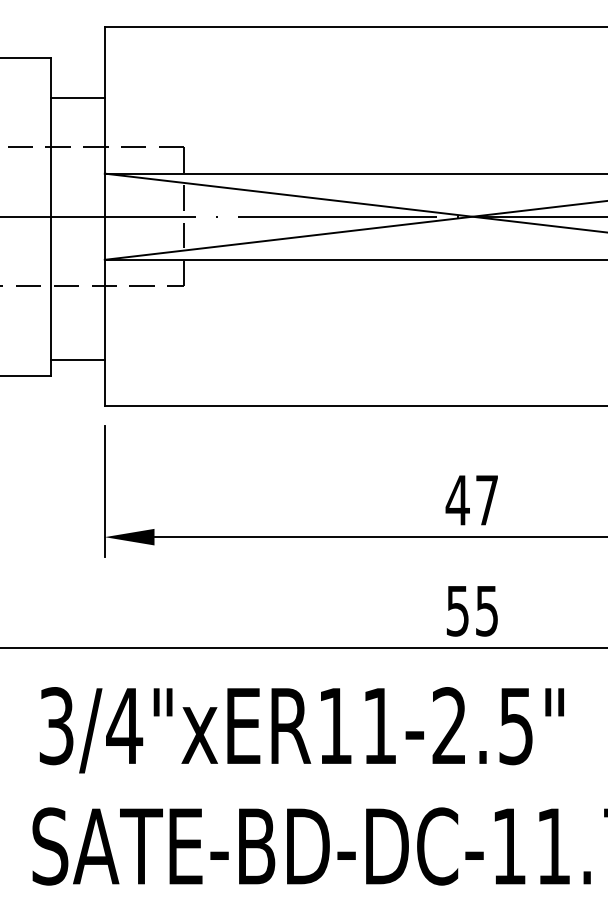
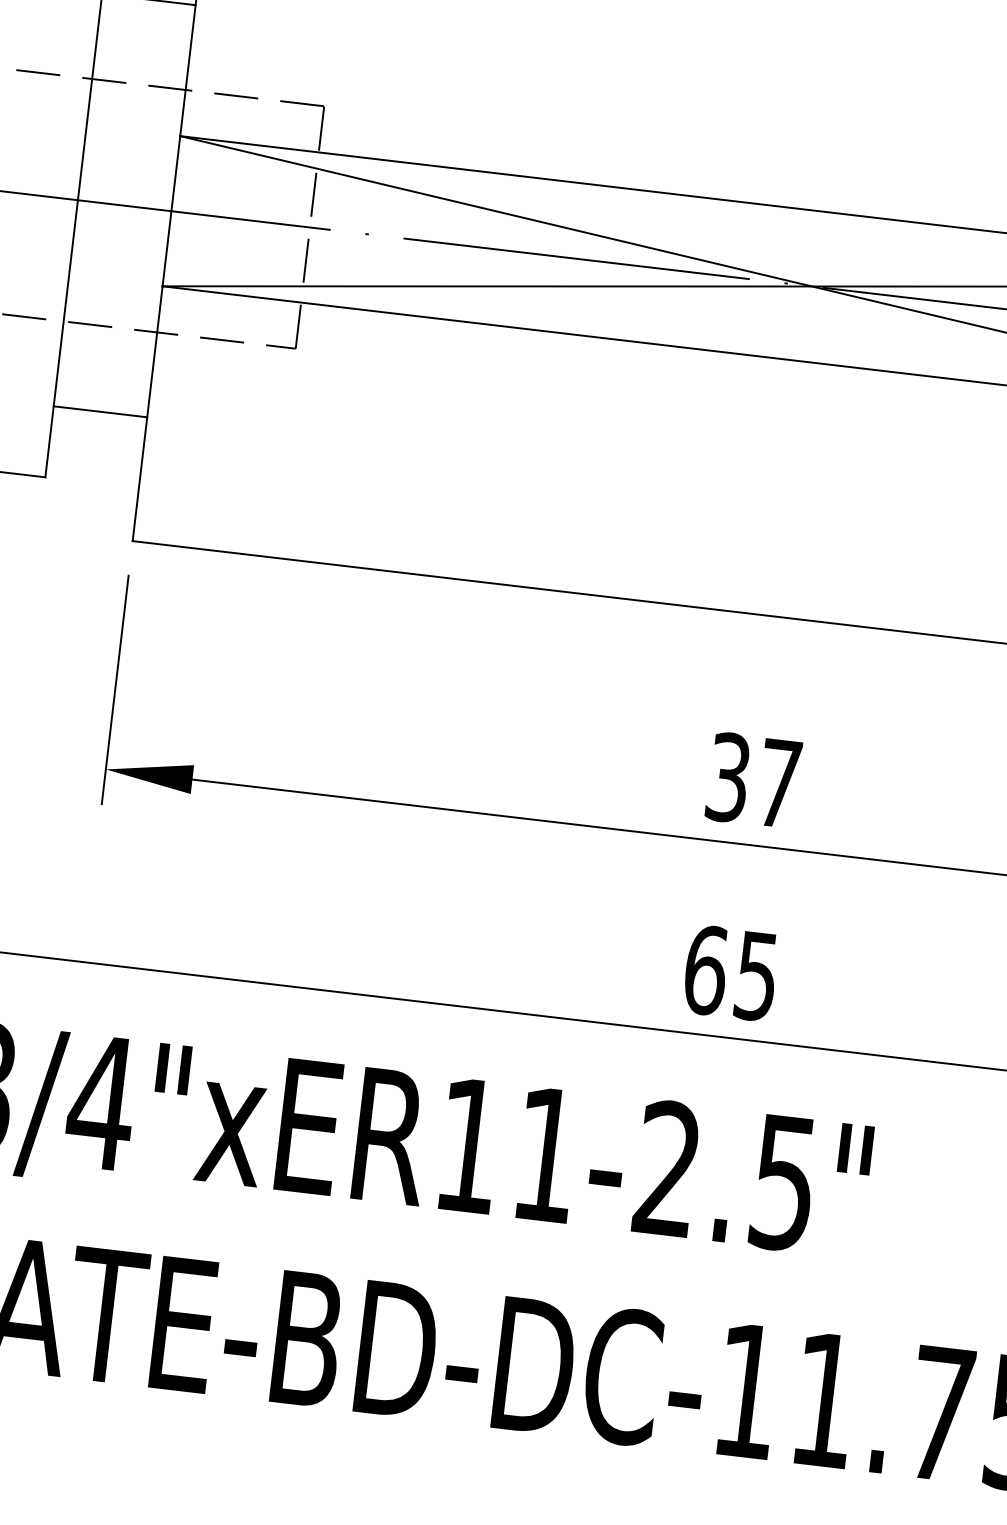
line: (77, 360) -> (99, 412), moved
text: (457, 500) -> (727, 777), 47 -> 37
text: (457, 610) -> (705, 969), 55 -> 65

